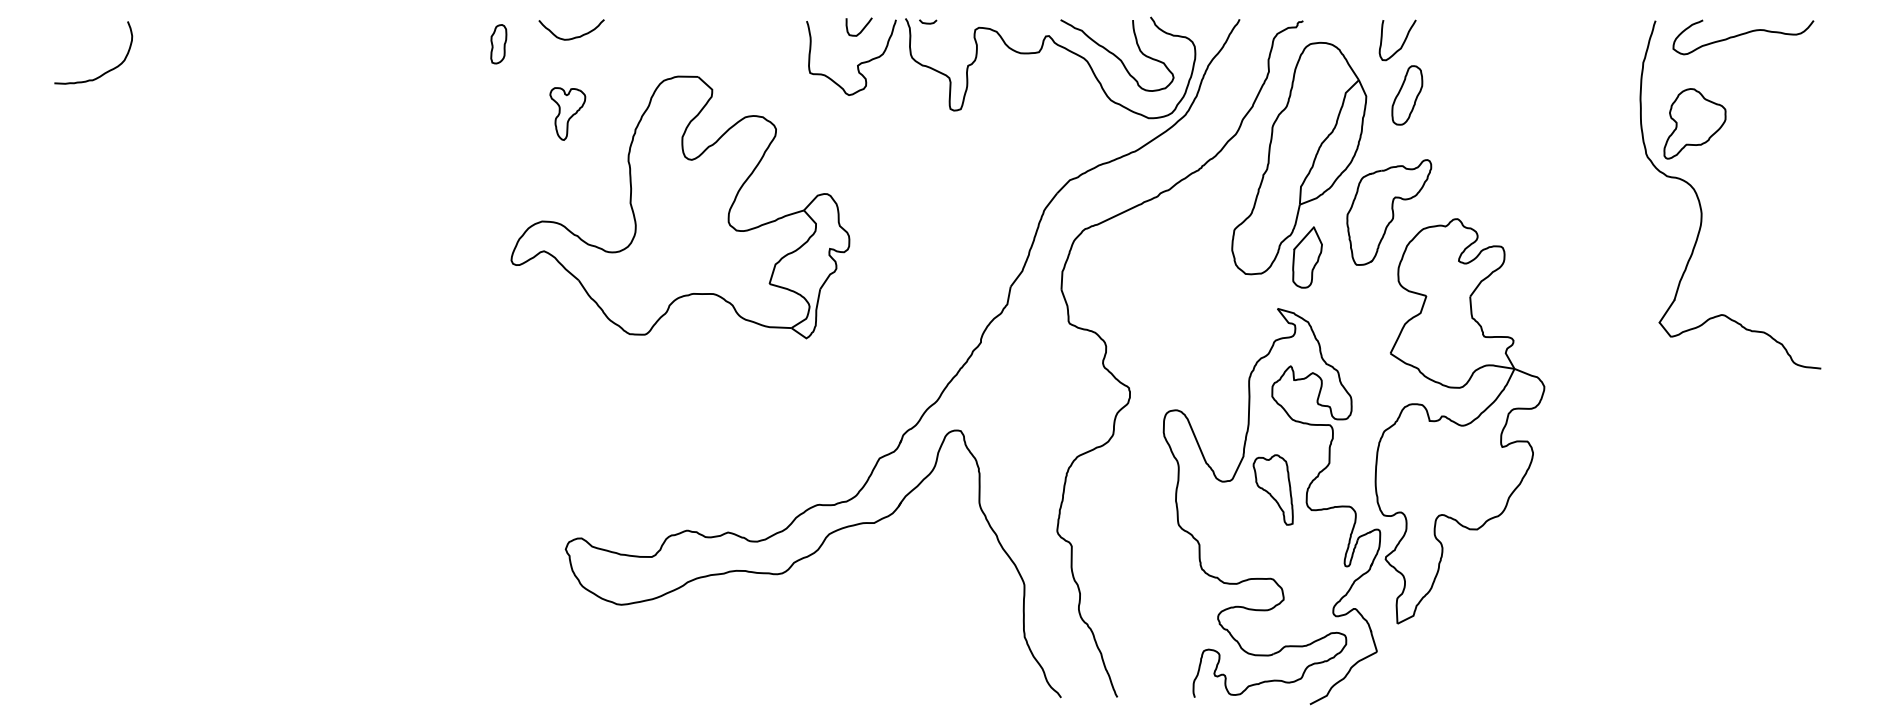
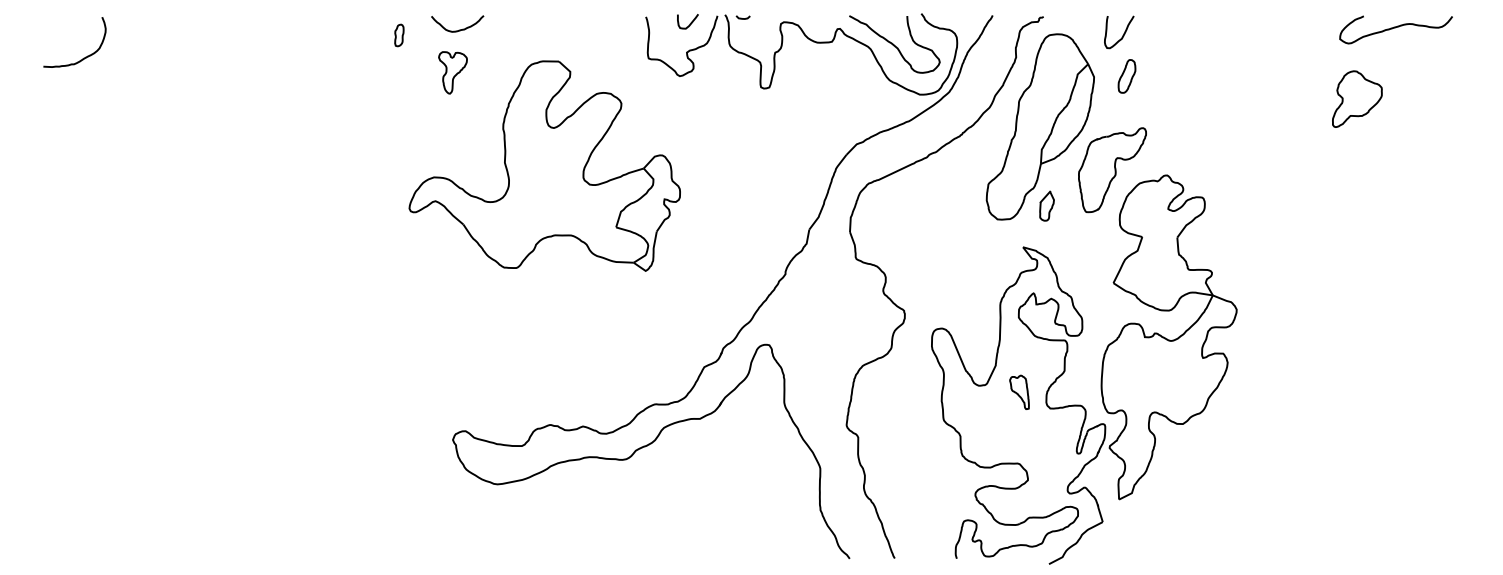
part: (498, 44) -> (399, 35), size x0.7
part: (1407, 95) -> (1127, 76), size x0.7
part: (567, 113) -> (452, 72), moved
part: (1700, 201) -> (1361, 161), removed
part: (1307, 257) -> (1047, 206), size x0.6
part: (1272, 489) -> (1019, 392), size x0.6

